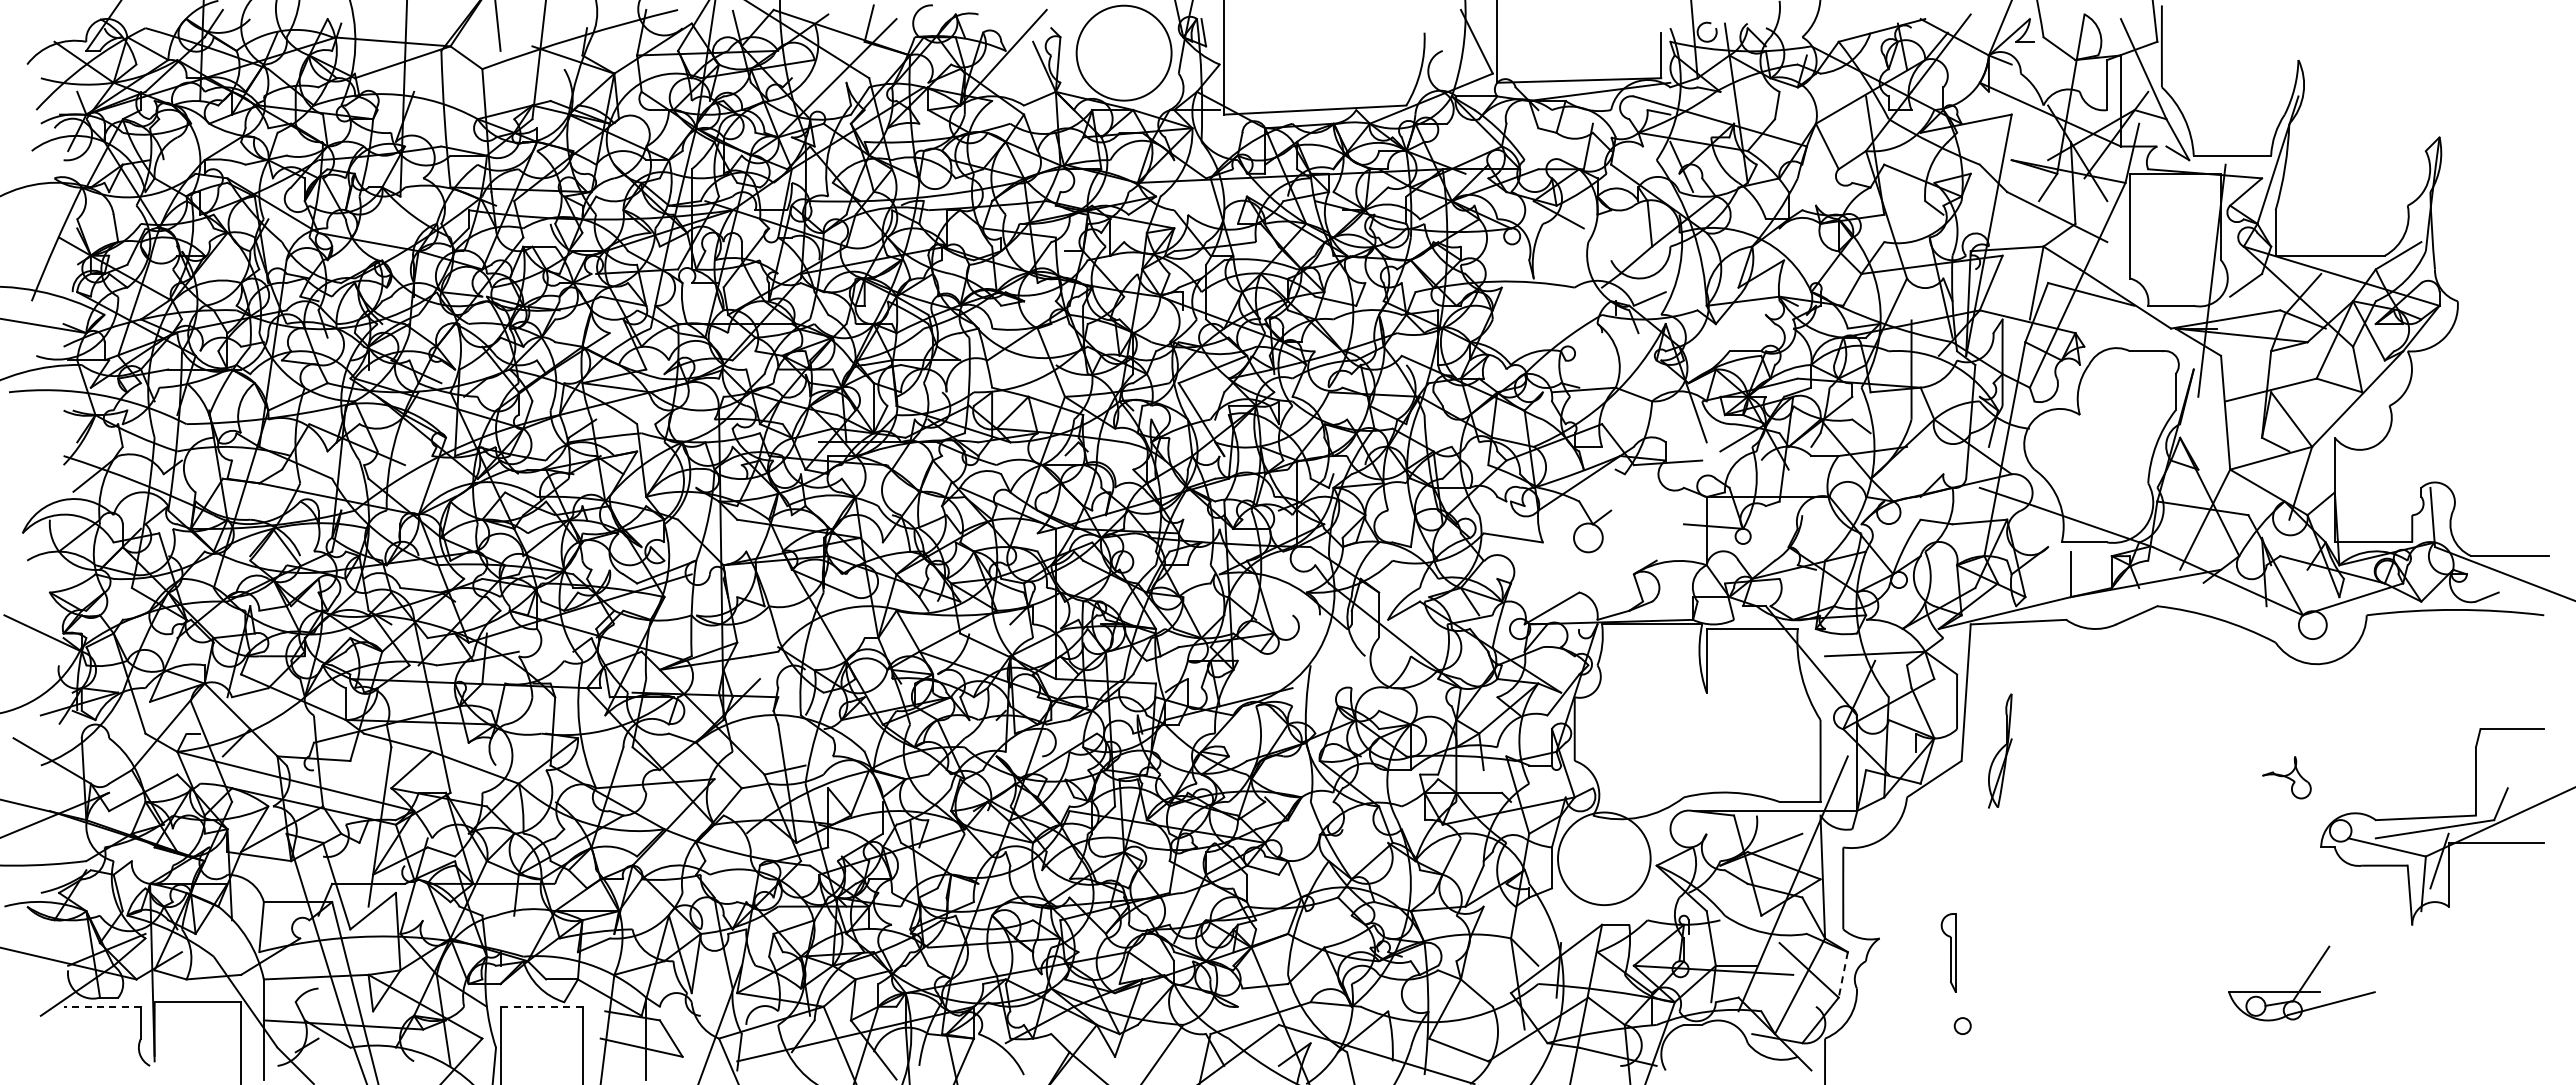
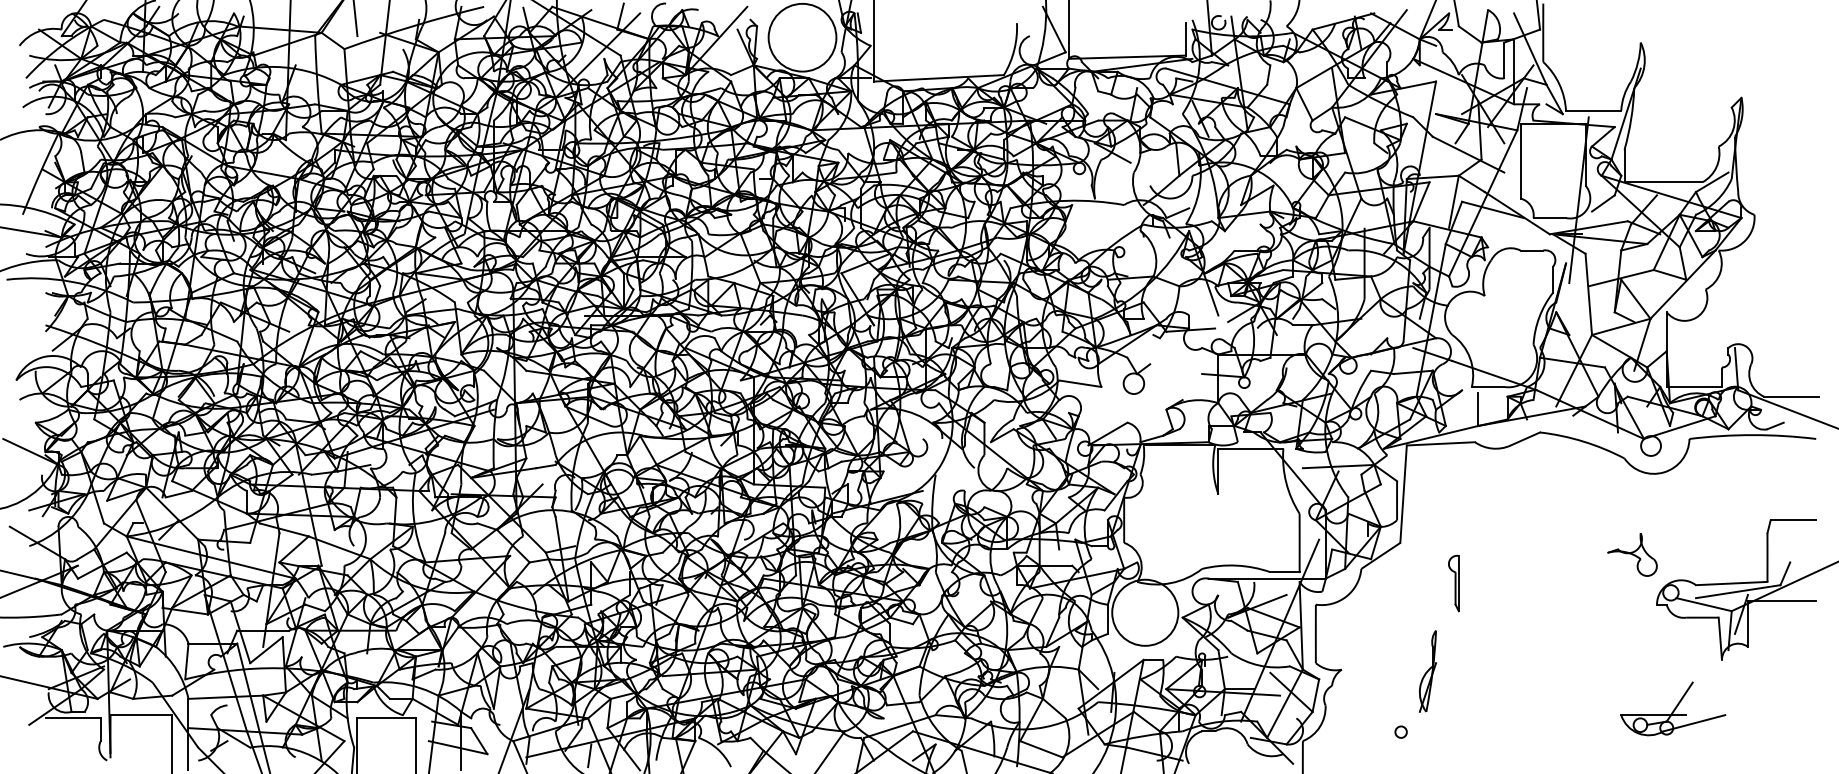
part: (2000, 750) -> (1428, 671), moved
part: (2286, 777) -> (1632, 554), size x1.43
part: (1948, 952) -> (1453, 583), moved
line: (1843, 975) -> (1316, 696), dashed -> solid
part: (2301, 983) -> (1672, 708), moved
line: (102, 1006) -> (73, 718), dashed -> solid
line: (541, 1006) -> (386, 718), dashed -> solid
line: (825, 1059) -> (589, 756), added

